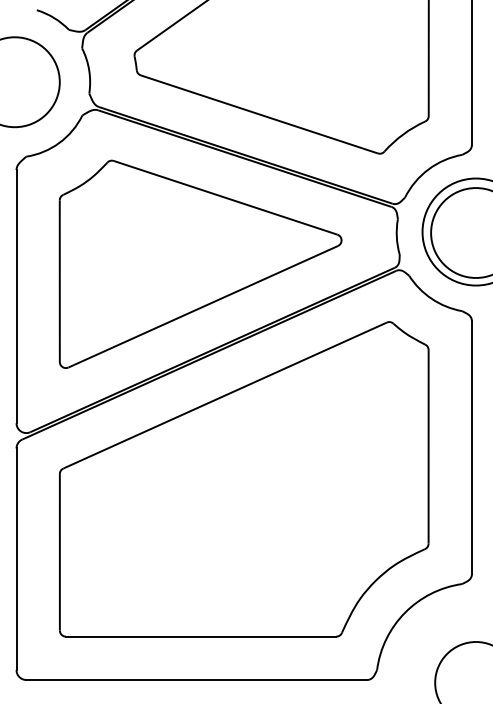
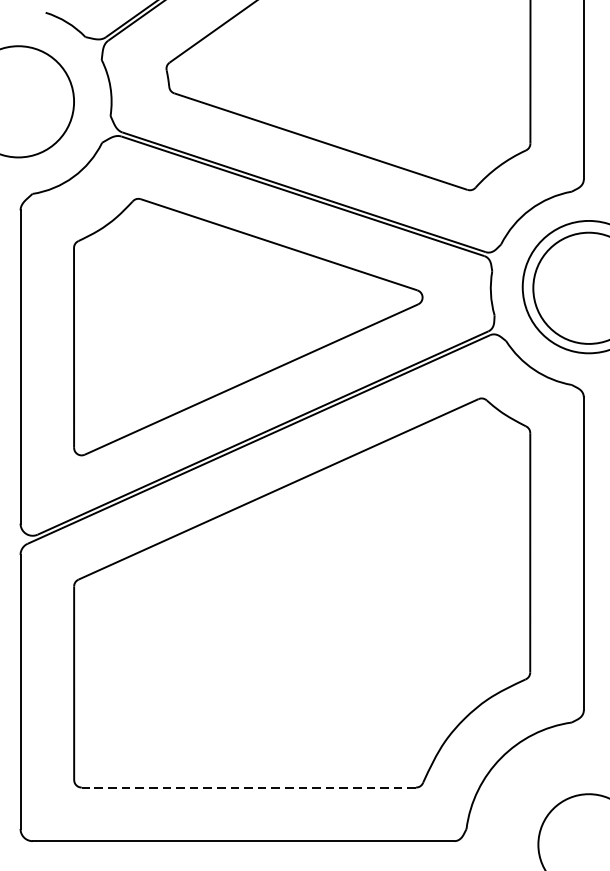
line: (200, 636) -> (248, 787), solid -> dashed

